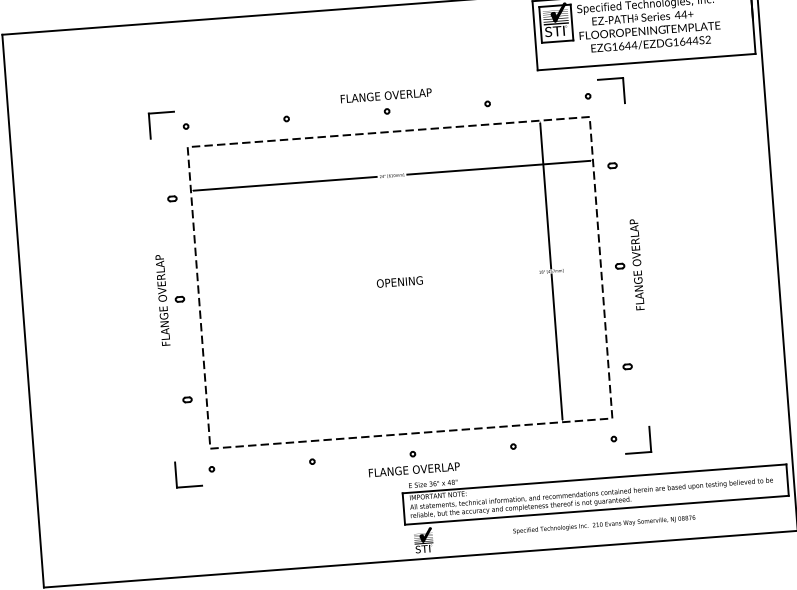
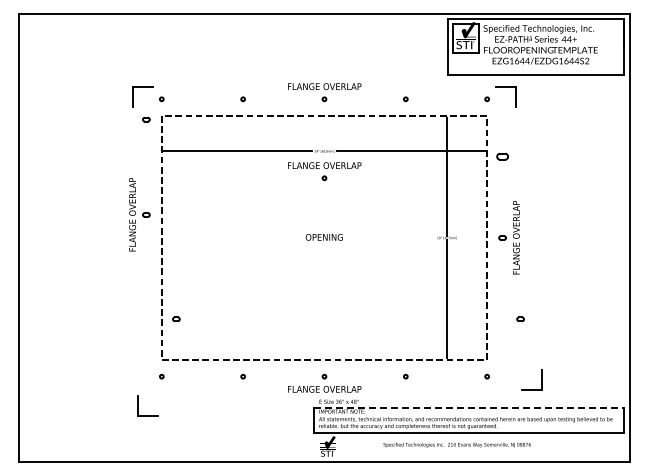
part: (612, 165) -> (502, 156), size x1.6
part: (172, 198) -> (146, 119), moved
part: (393, 200) -> (324, 171), added
part: (171, 299) -> (139, 214), moved
part: (627, 365) -> (520, 318), moved
part: (187, 398) -> (176, 318), moved
part: (649, 438) -> (541, 379), moved
part: (177, 474) -> (138, 405), moved
line: (594, 478) -> (469, 407), solid -> dashed
text: (603, 524) -> (456, 444), moved

